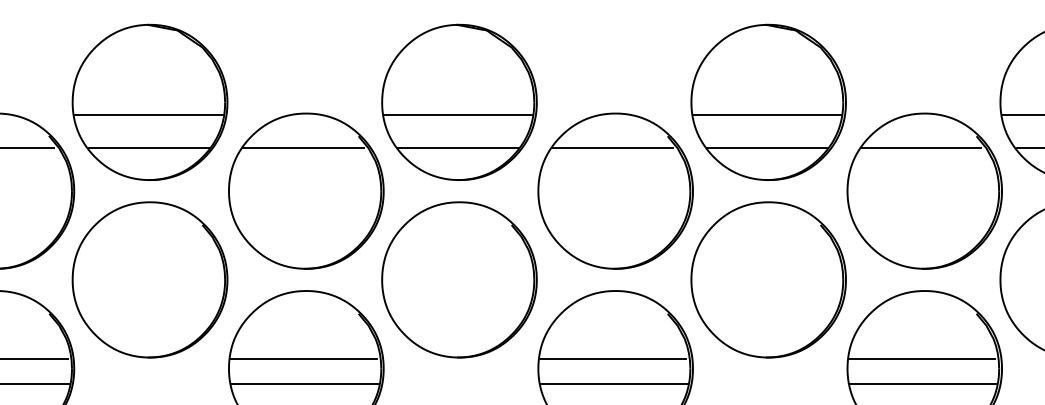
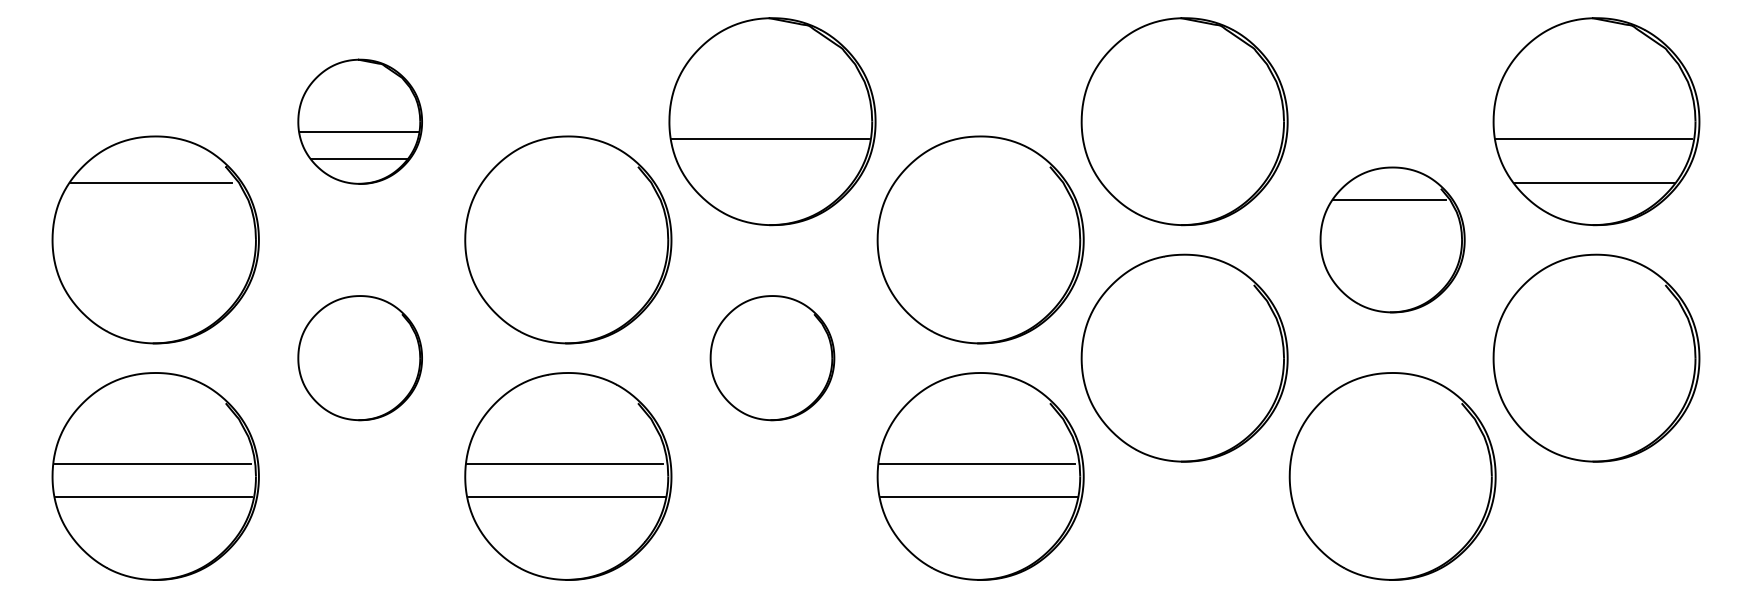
part: (150, 102) -> (360, 121), size x0.6
line: (766, 115) -> (1181, 138), removed
line: (302, 148) -> (563, 183), removed
line: (457, 148) -> (770, 183), removed
line: (611, 148) -> (975, 183), removed
line: (767, 148) -> (1182, 183), removed
part: (924, 190) -> (1392, 239), size x0.7
part: (150, 279) -> (360, 357), size x0.6
part: (459, 279) -> (772, 357), size x0.6
line: (921, 358) -> (1388, 463), removed
line: (923, 384) -> (1390, 497), removed

